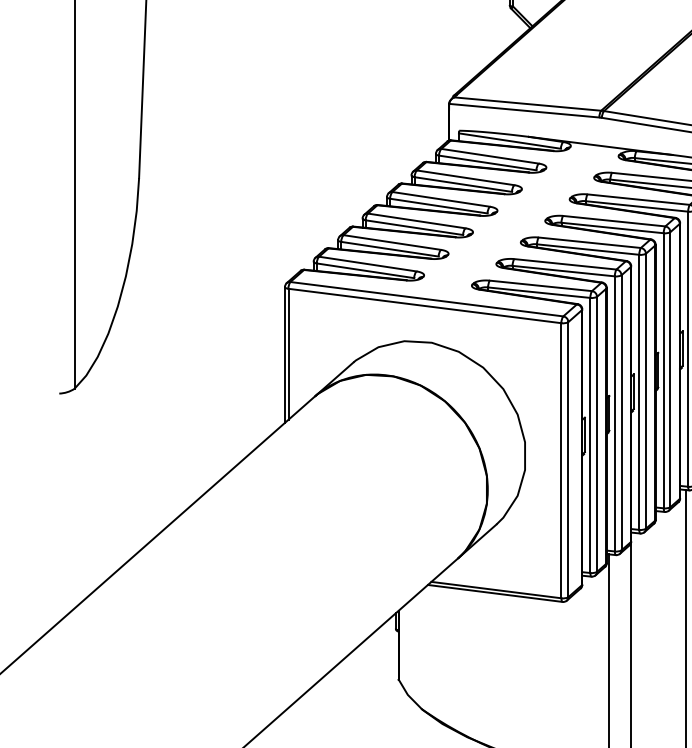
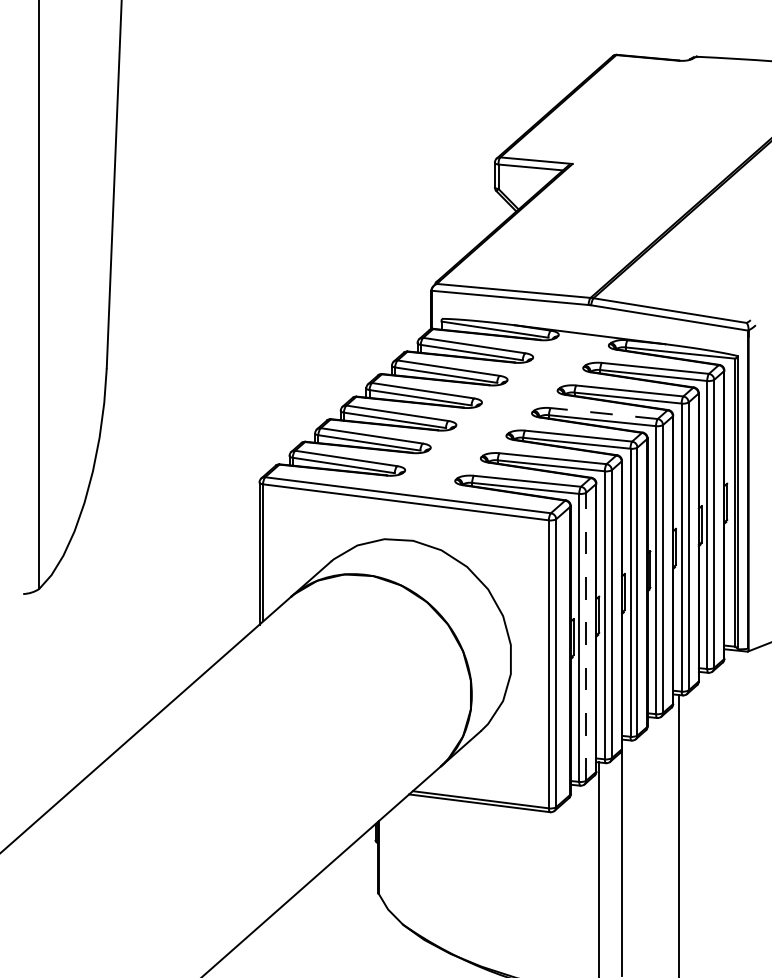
line: (614, 221) -> (604, 413), solid -> dashed
line: (597, 434) -> (586, 636), solid -> dashed

